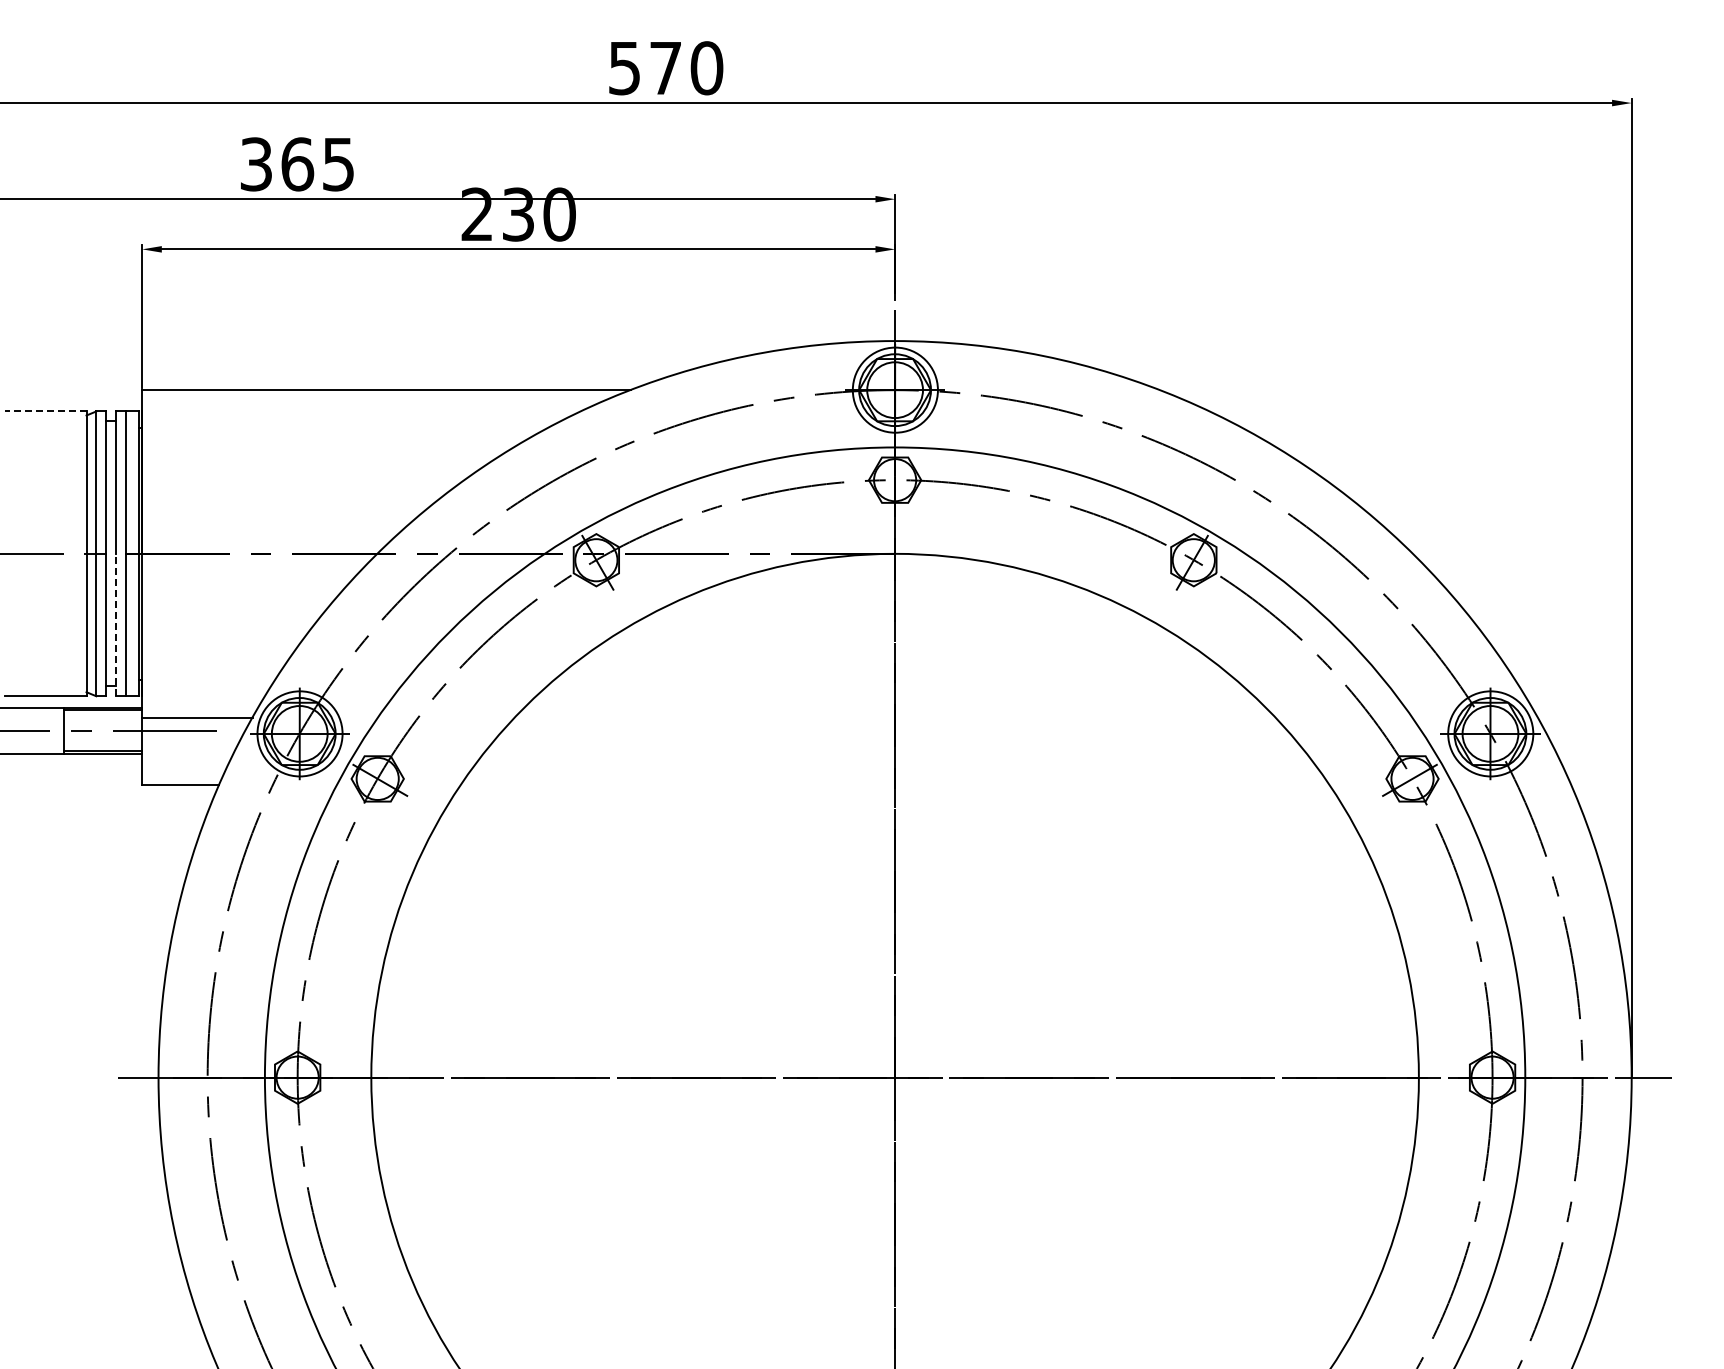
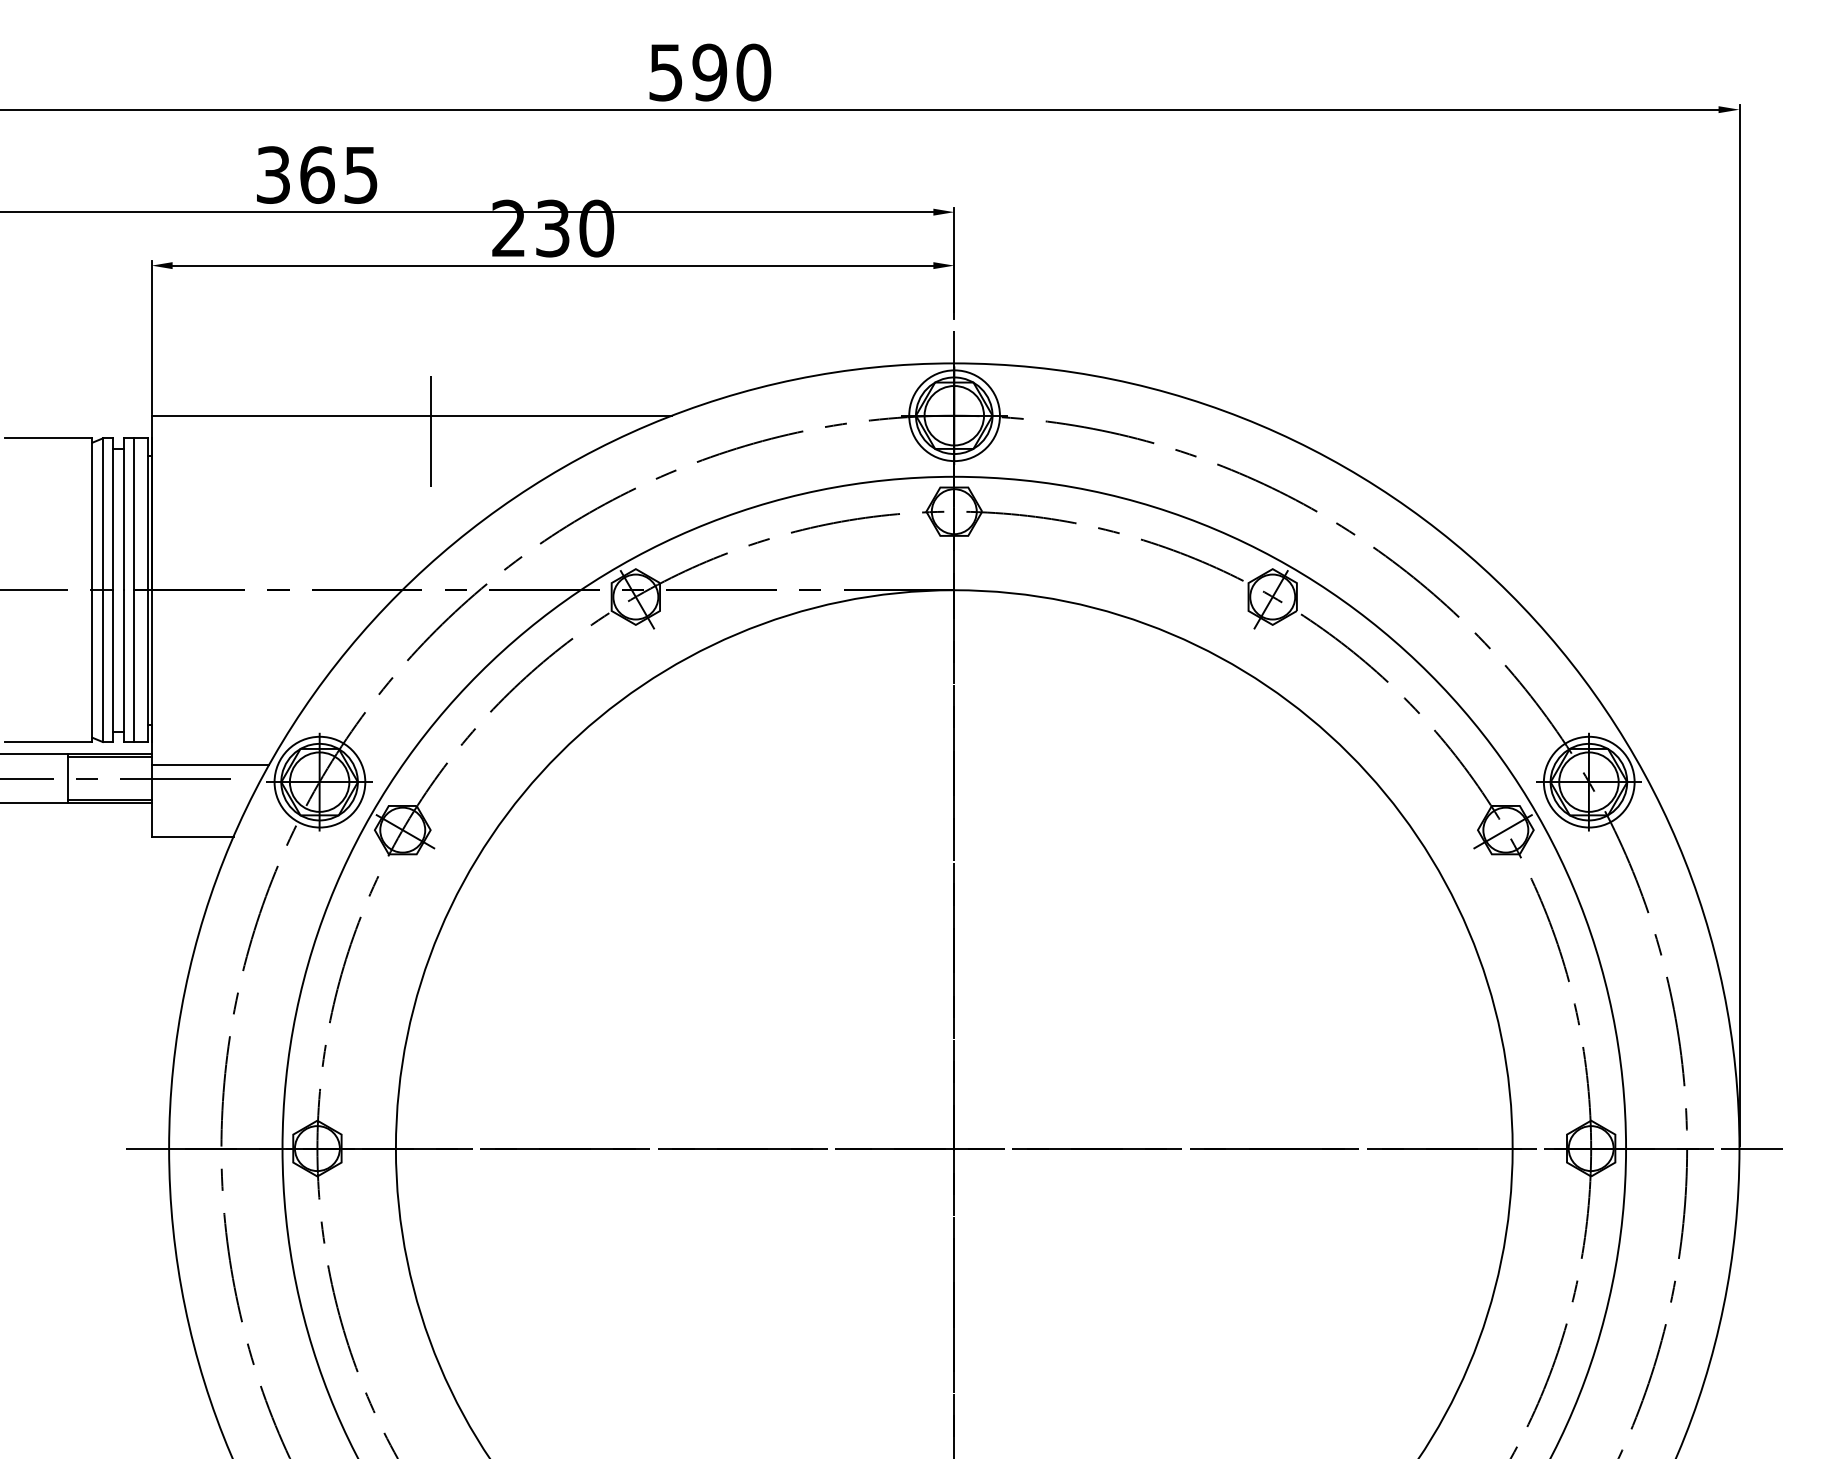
text: (665, 68) -> (709, 72), 570 -> 590
line: (404, 398) -> (431, 424), added
line: (45, 411) -> (48, 438), dashed -> solid
line: (115, 624) -> (123, 665), dashed -> solid

